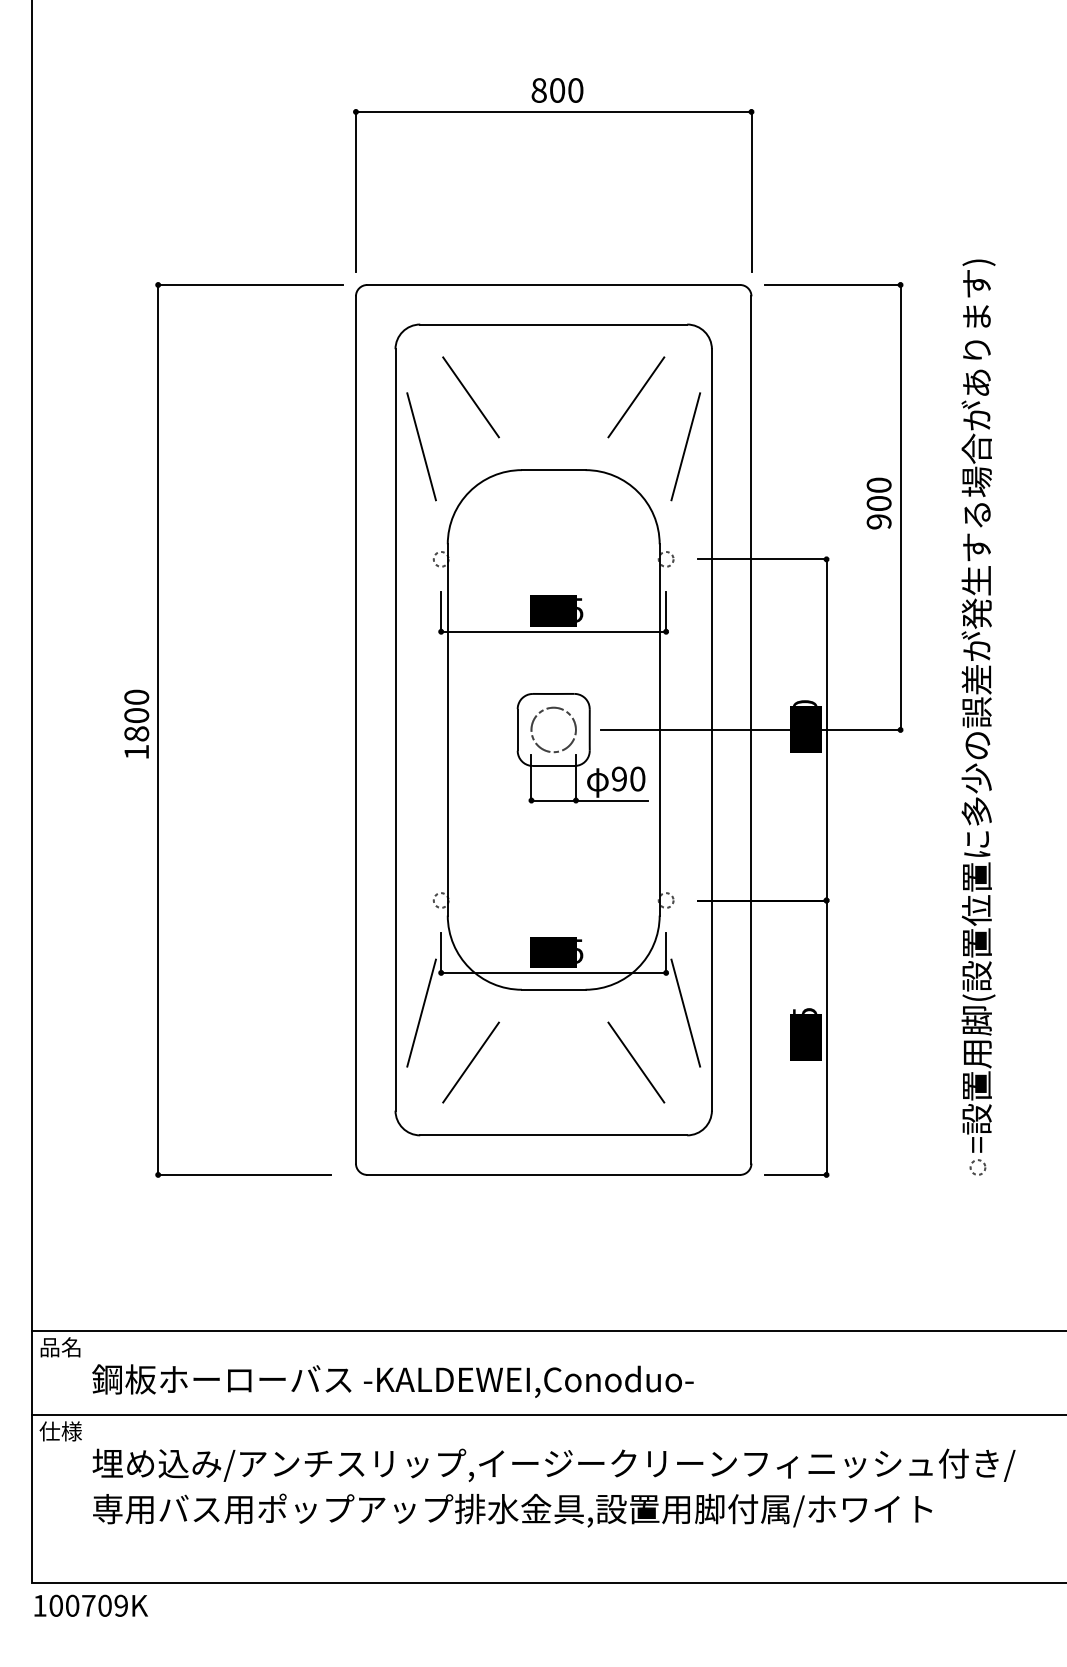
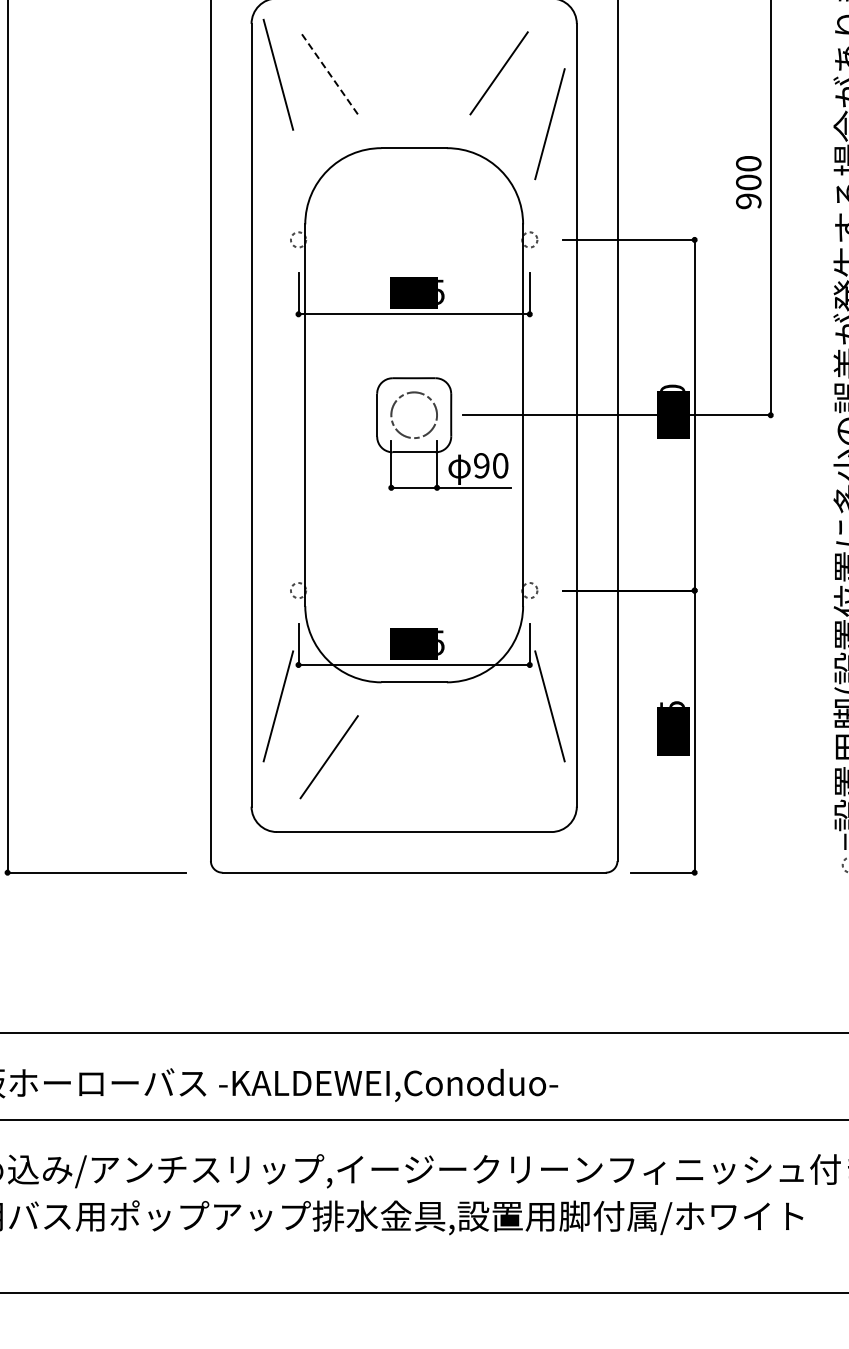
line: (471, 397) -> (329, 73), solid -> dashed
line: (421, 446) -> (278, 74), moved
line: (636, 1062) -> (499, 757), removed

